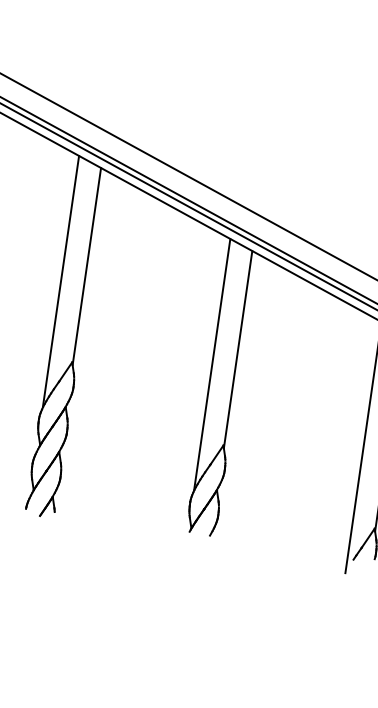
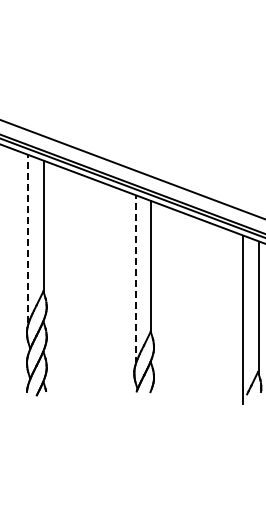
line: (61, 280) -> (28, 238), solid -> dashed
line: (211, 364) -> (135, 279), solid -> dashed

